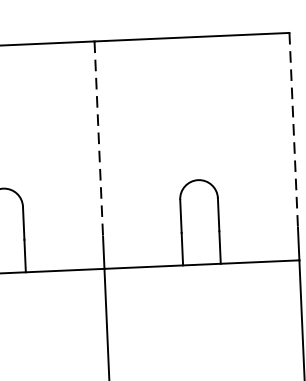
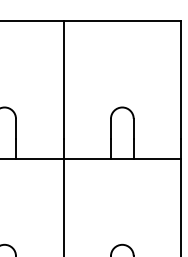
line: (294, 131) -> (181, 80), dashed -> solid
line: (98, 139) -> (63, 80), dashed -> solid

